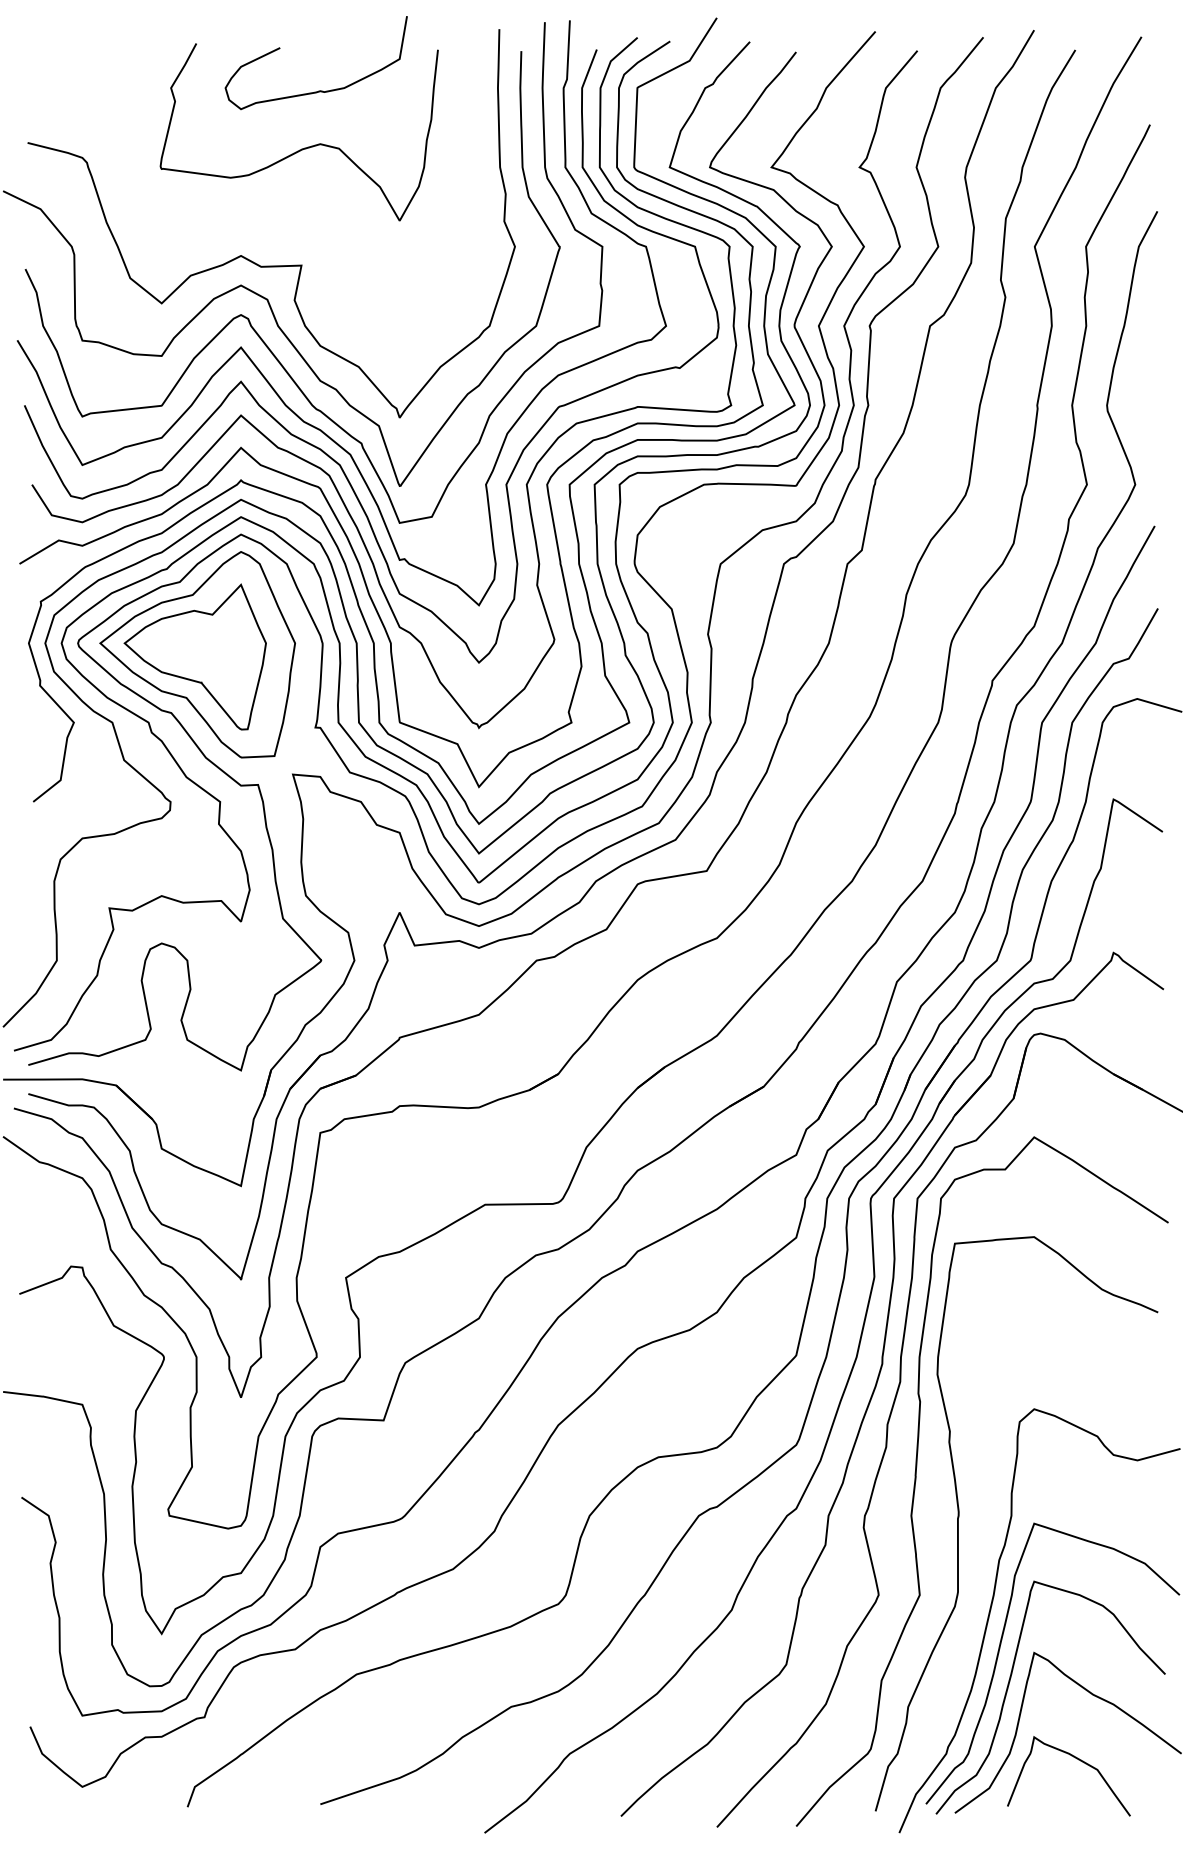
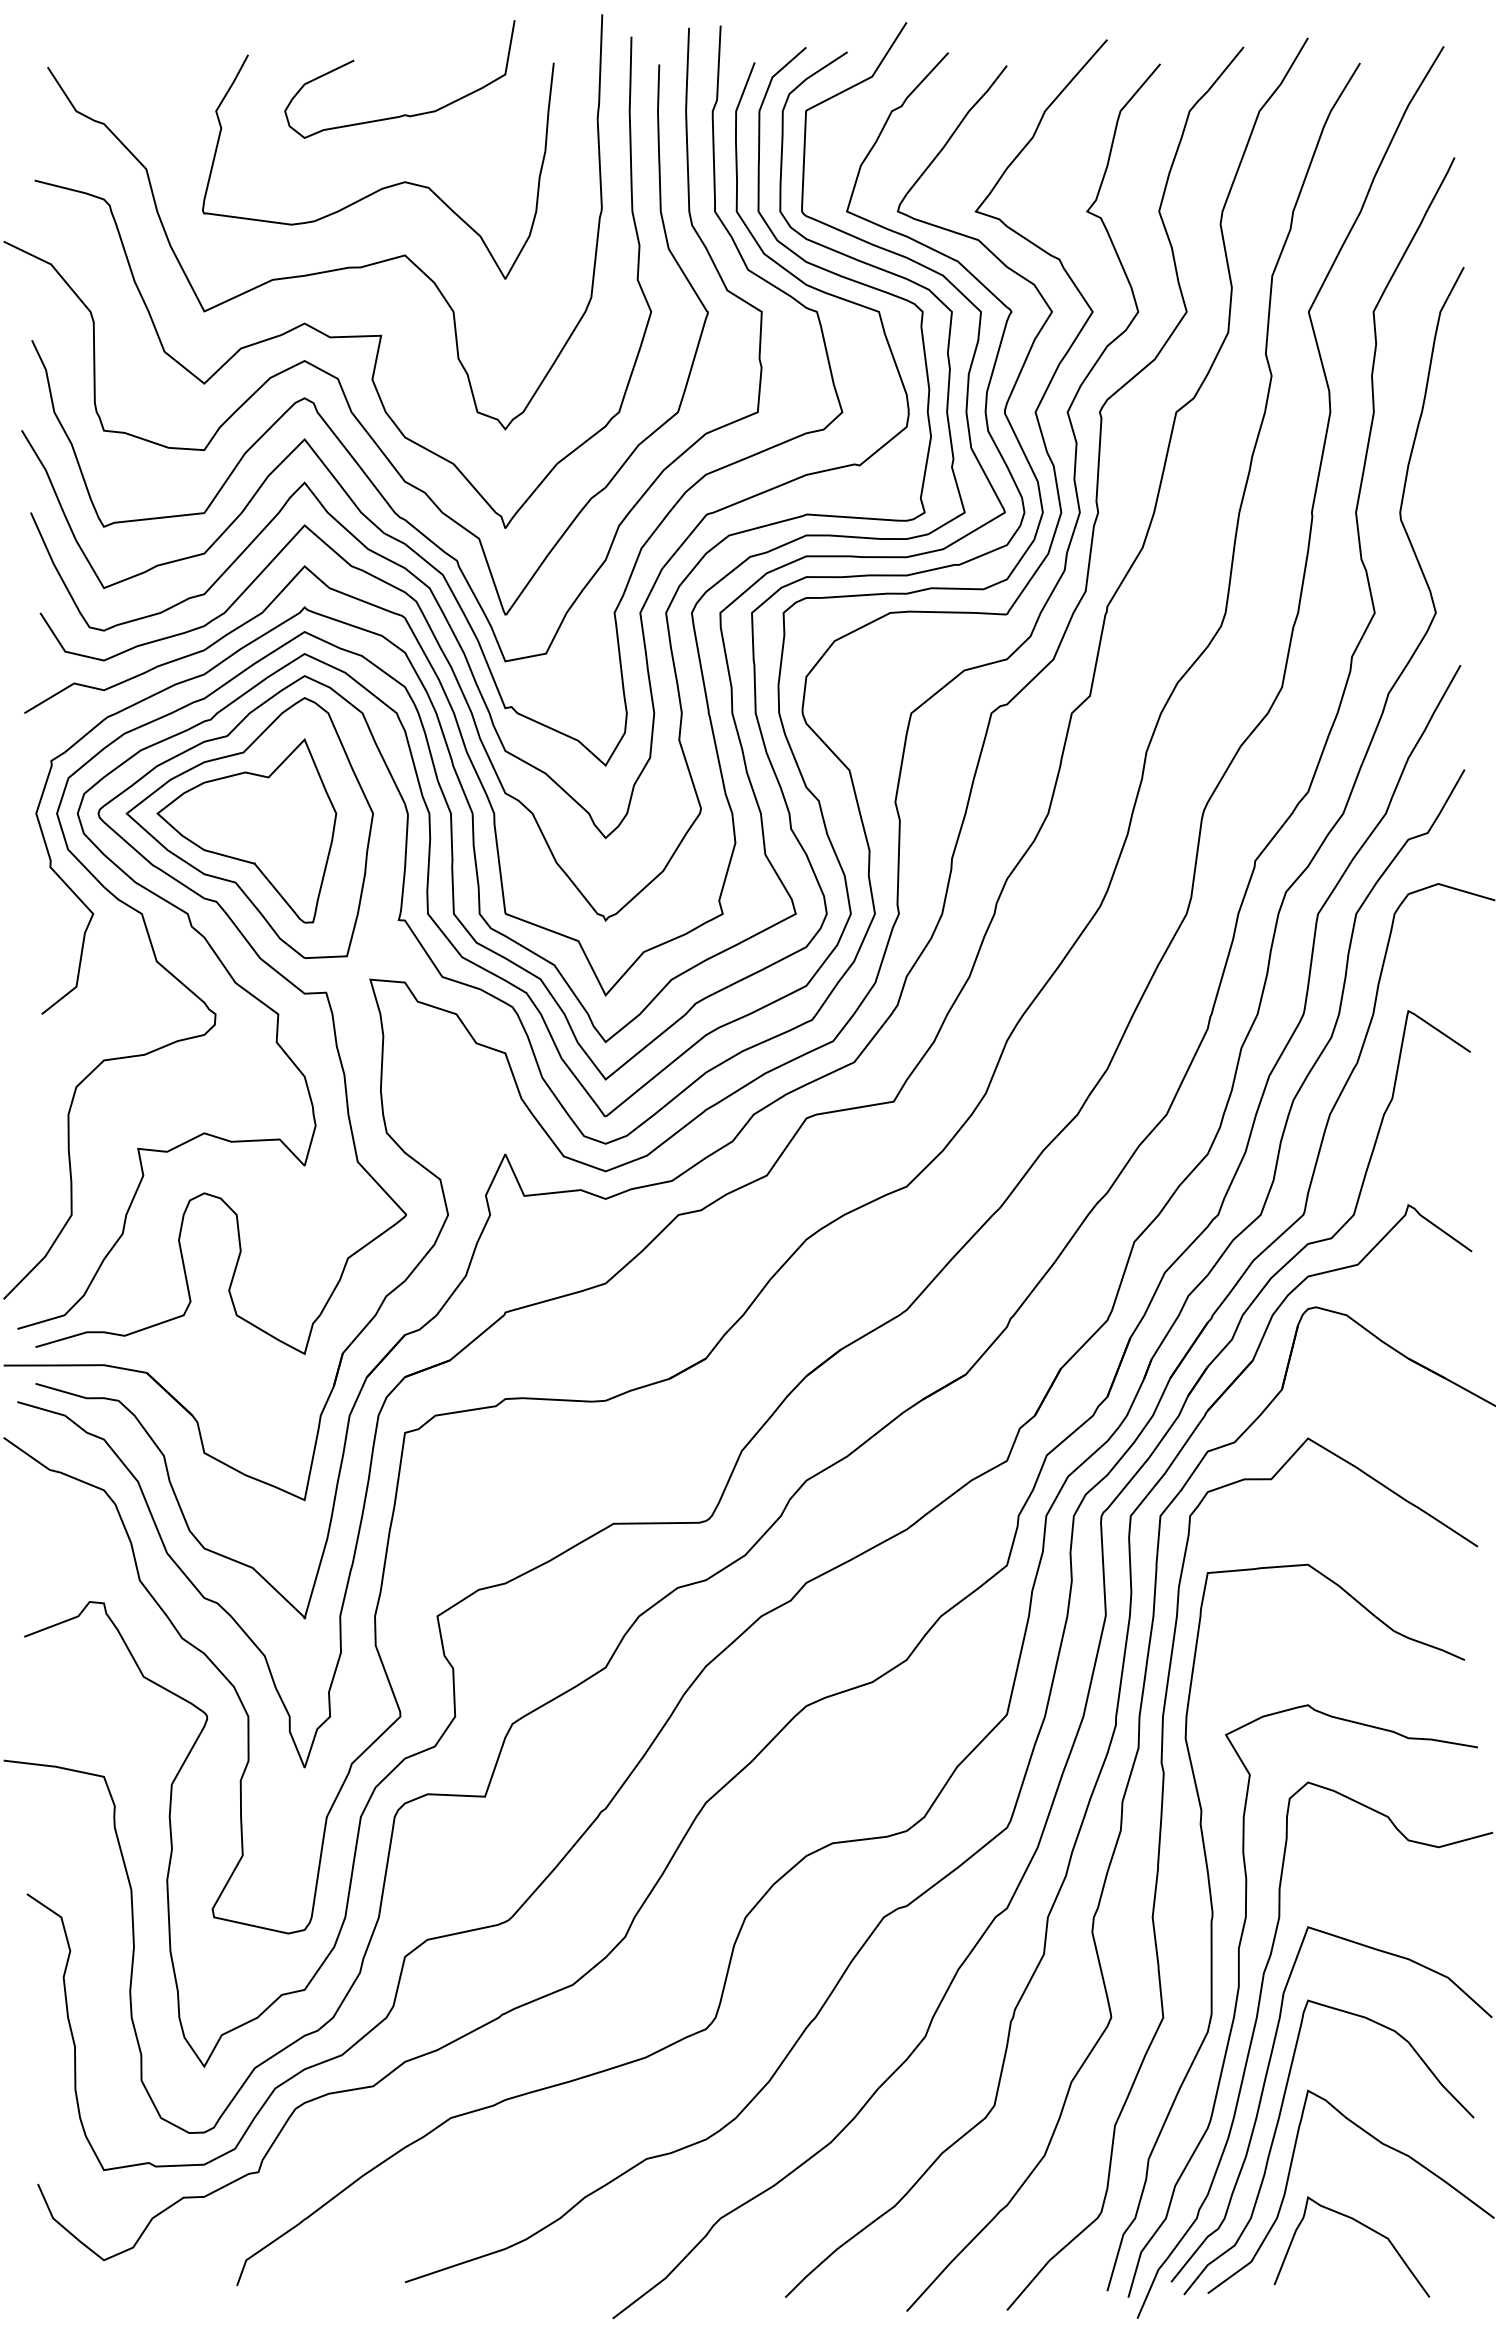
curve: (262, 213) -> (331, 269), added
curve: (980, 1573) -> (1239, 1990), added

